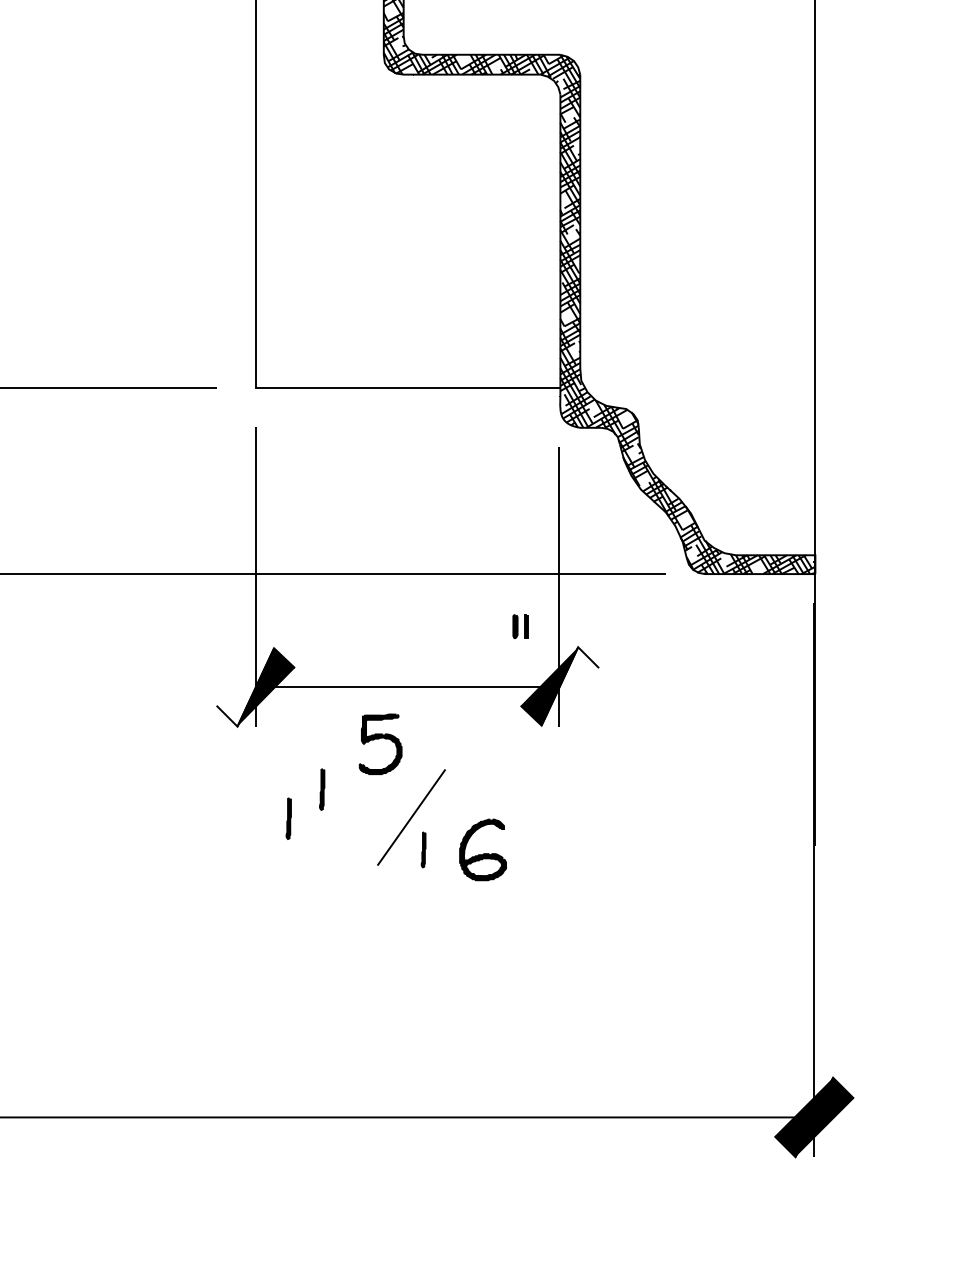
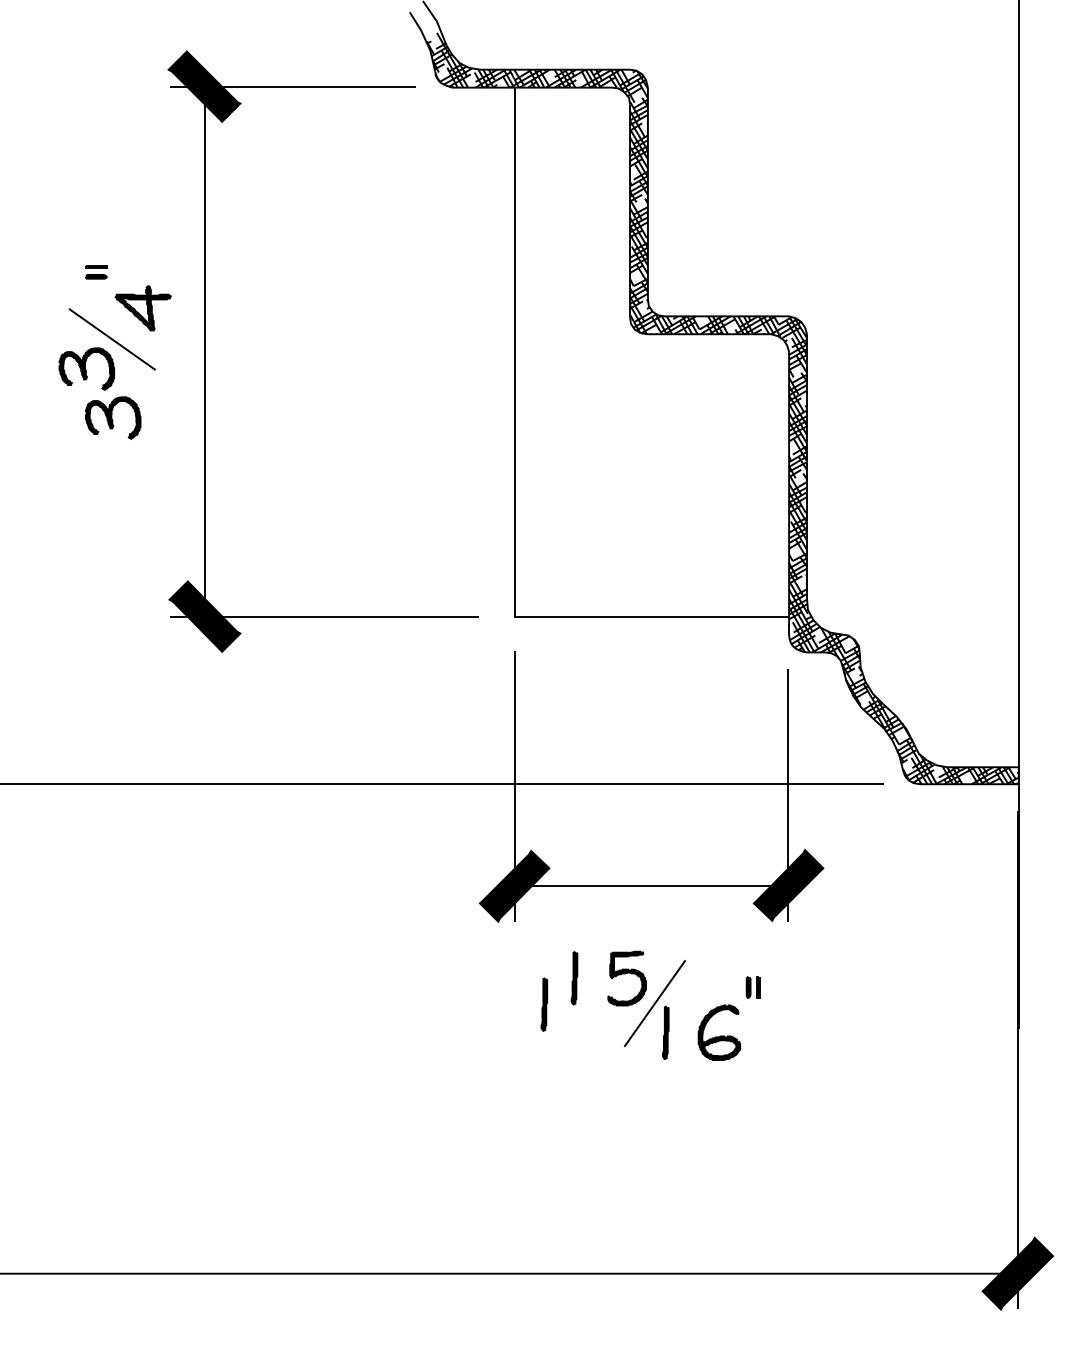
part: (519, 626) -> (752, 987), moved
fill: (569, 686) -> (797, 885), added
fill: (245, 687) -> (505, 886), added
part: (379, 744) -> (626, 978), moved
part: (322, 789) -> (574, 978), size x1.43
part: (288, 818) -> (544, 1004), size x1.43
part: (423, 849) -> (665, 1032), size x1.67

